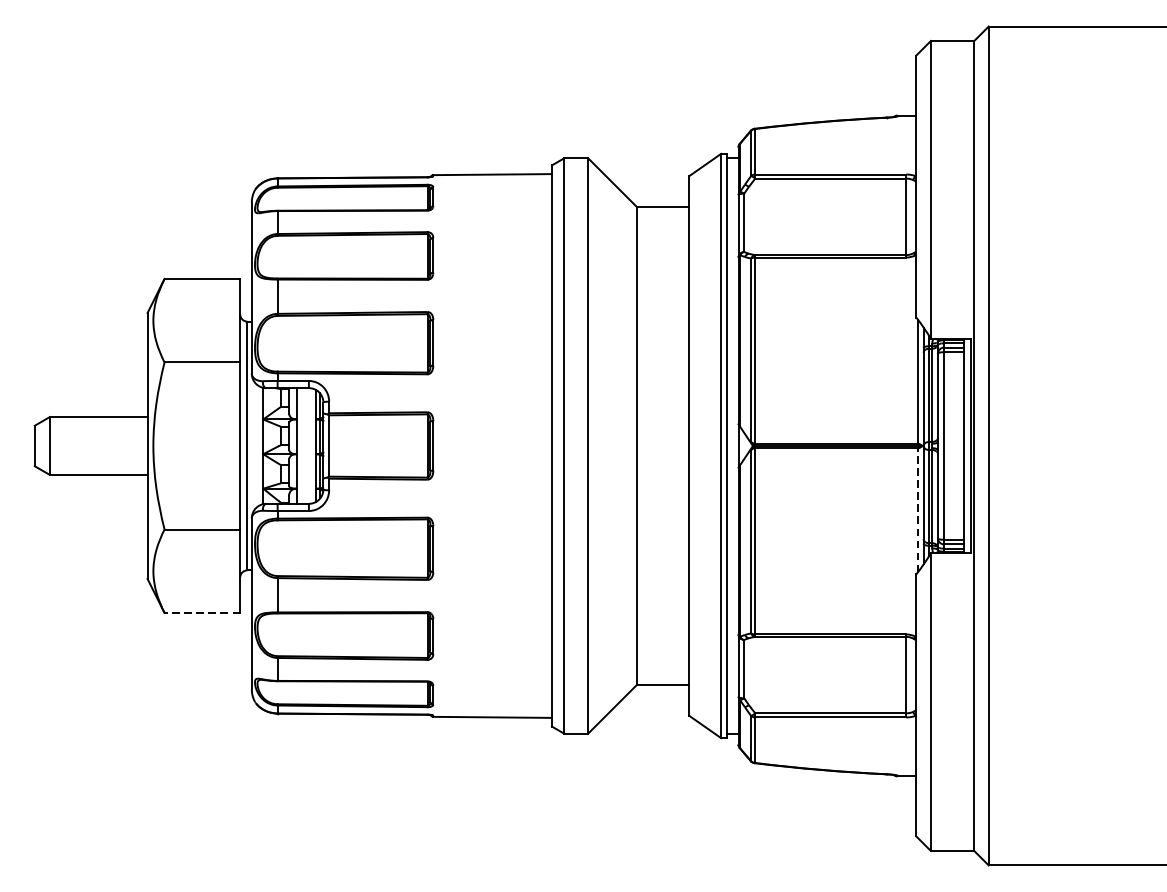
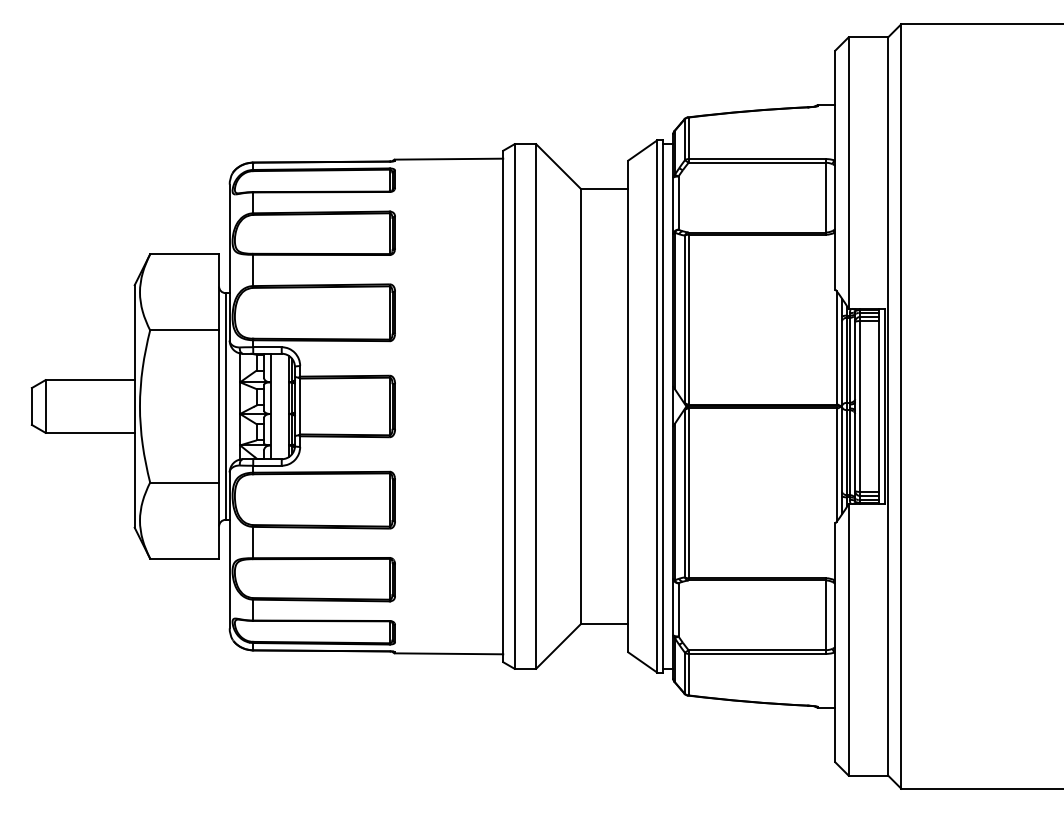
line: (917, 510) -> (836, 465), dashed -> solid
line: (202, 612) -> (184, 558), dashed -> solid

